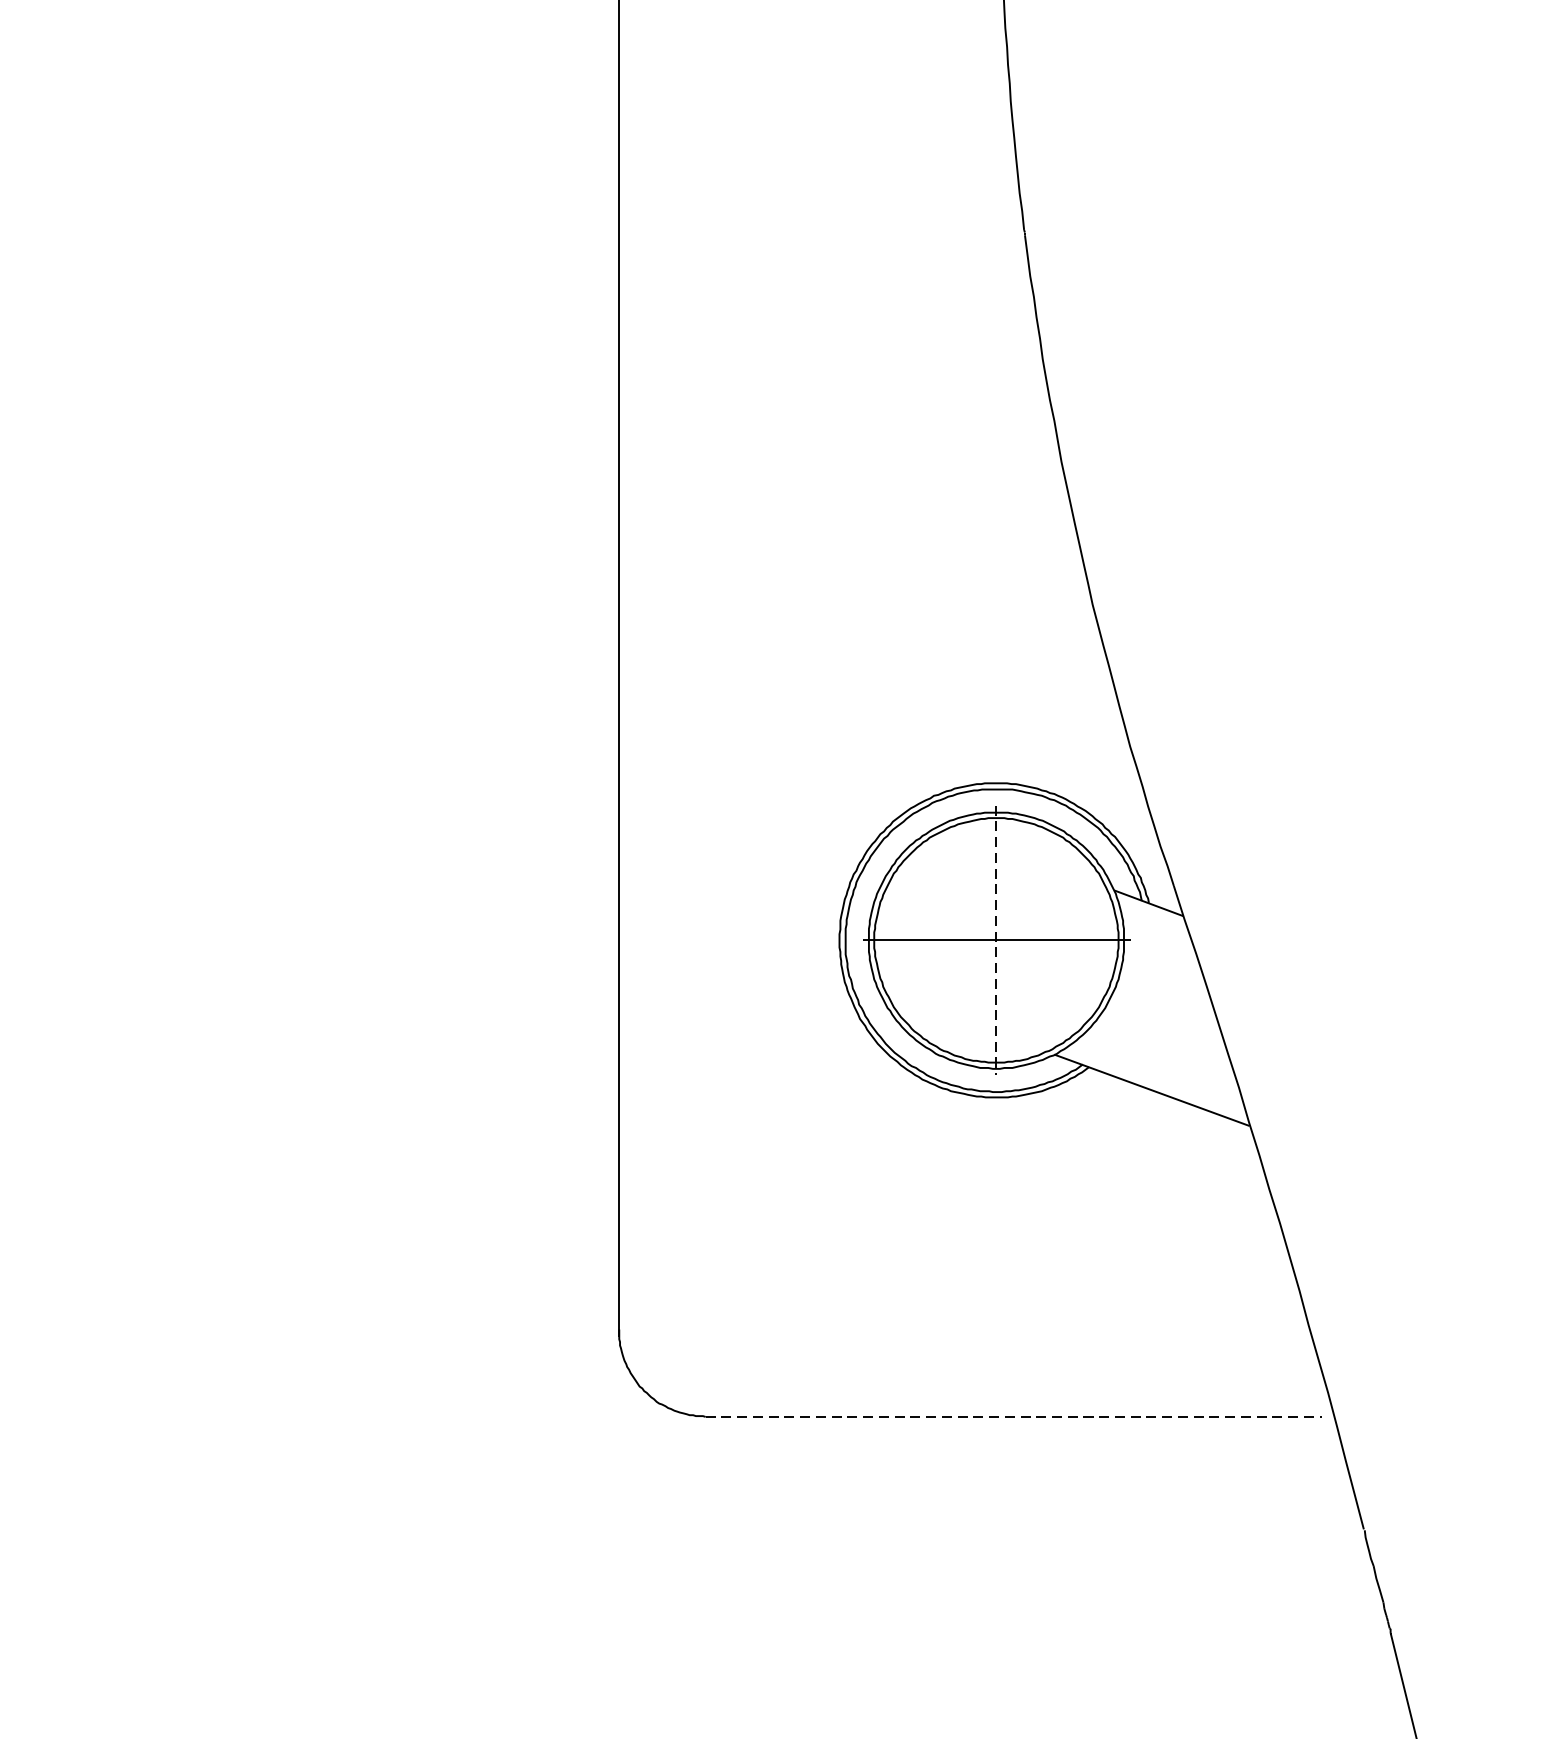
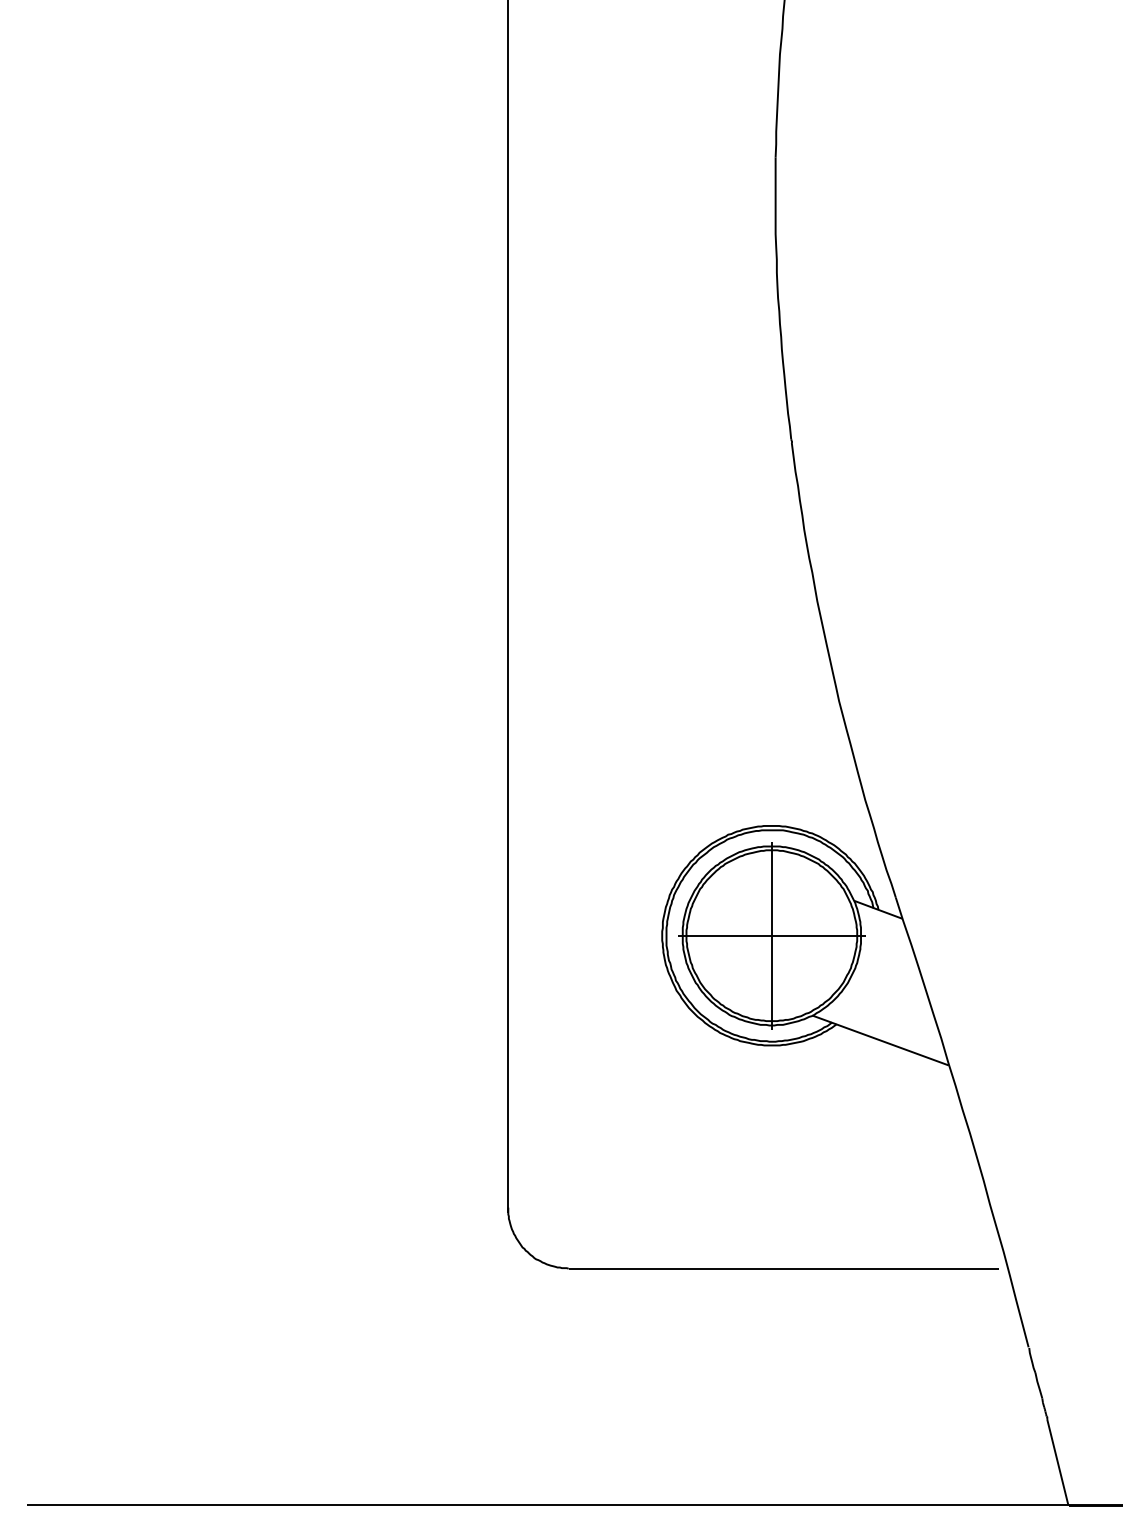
line: (995, 941) -> (771, 936), dashed -> solid
line: (1014, 1416) -> (784, 1268), dashed -> solid

